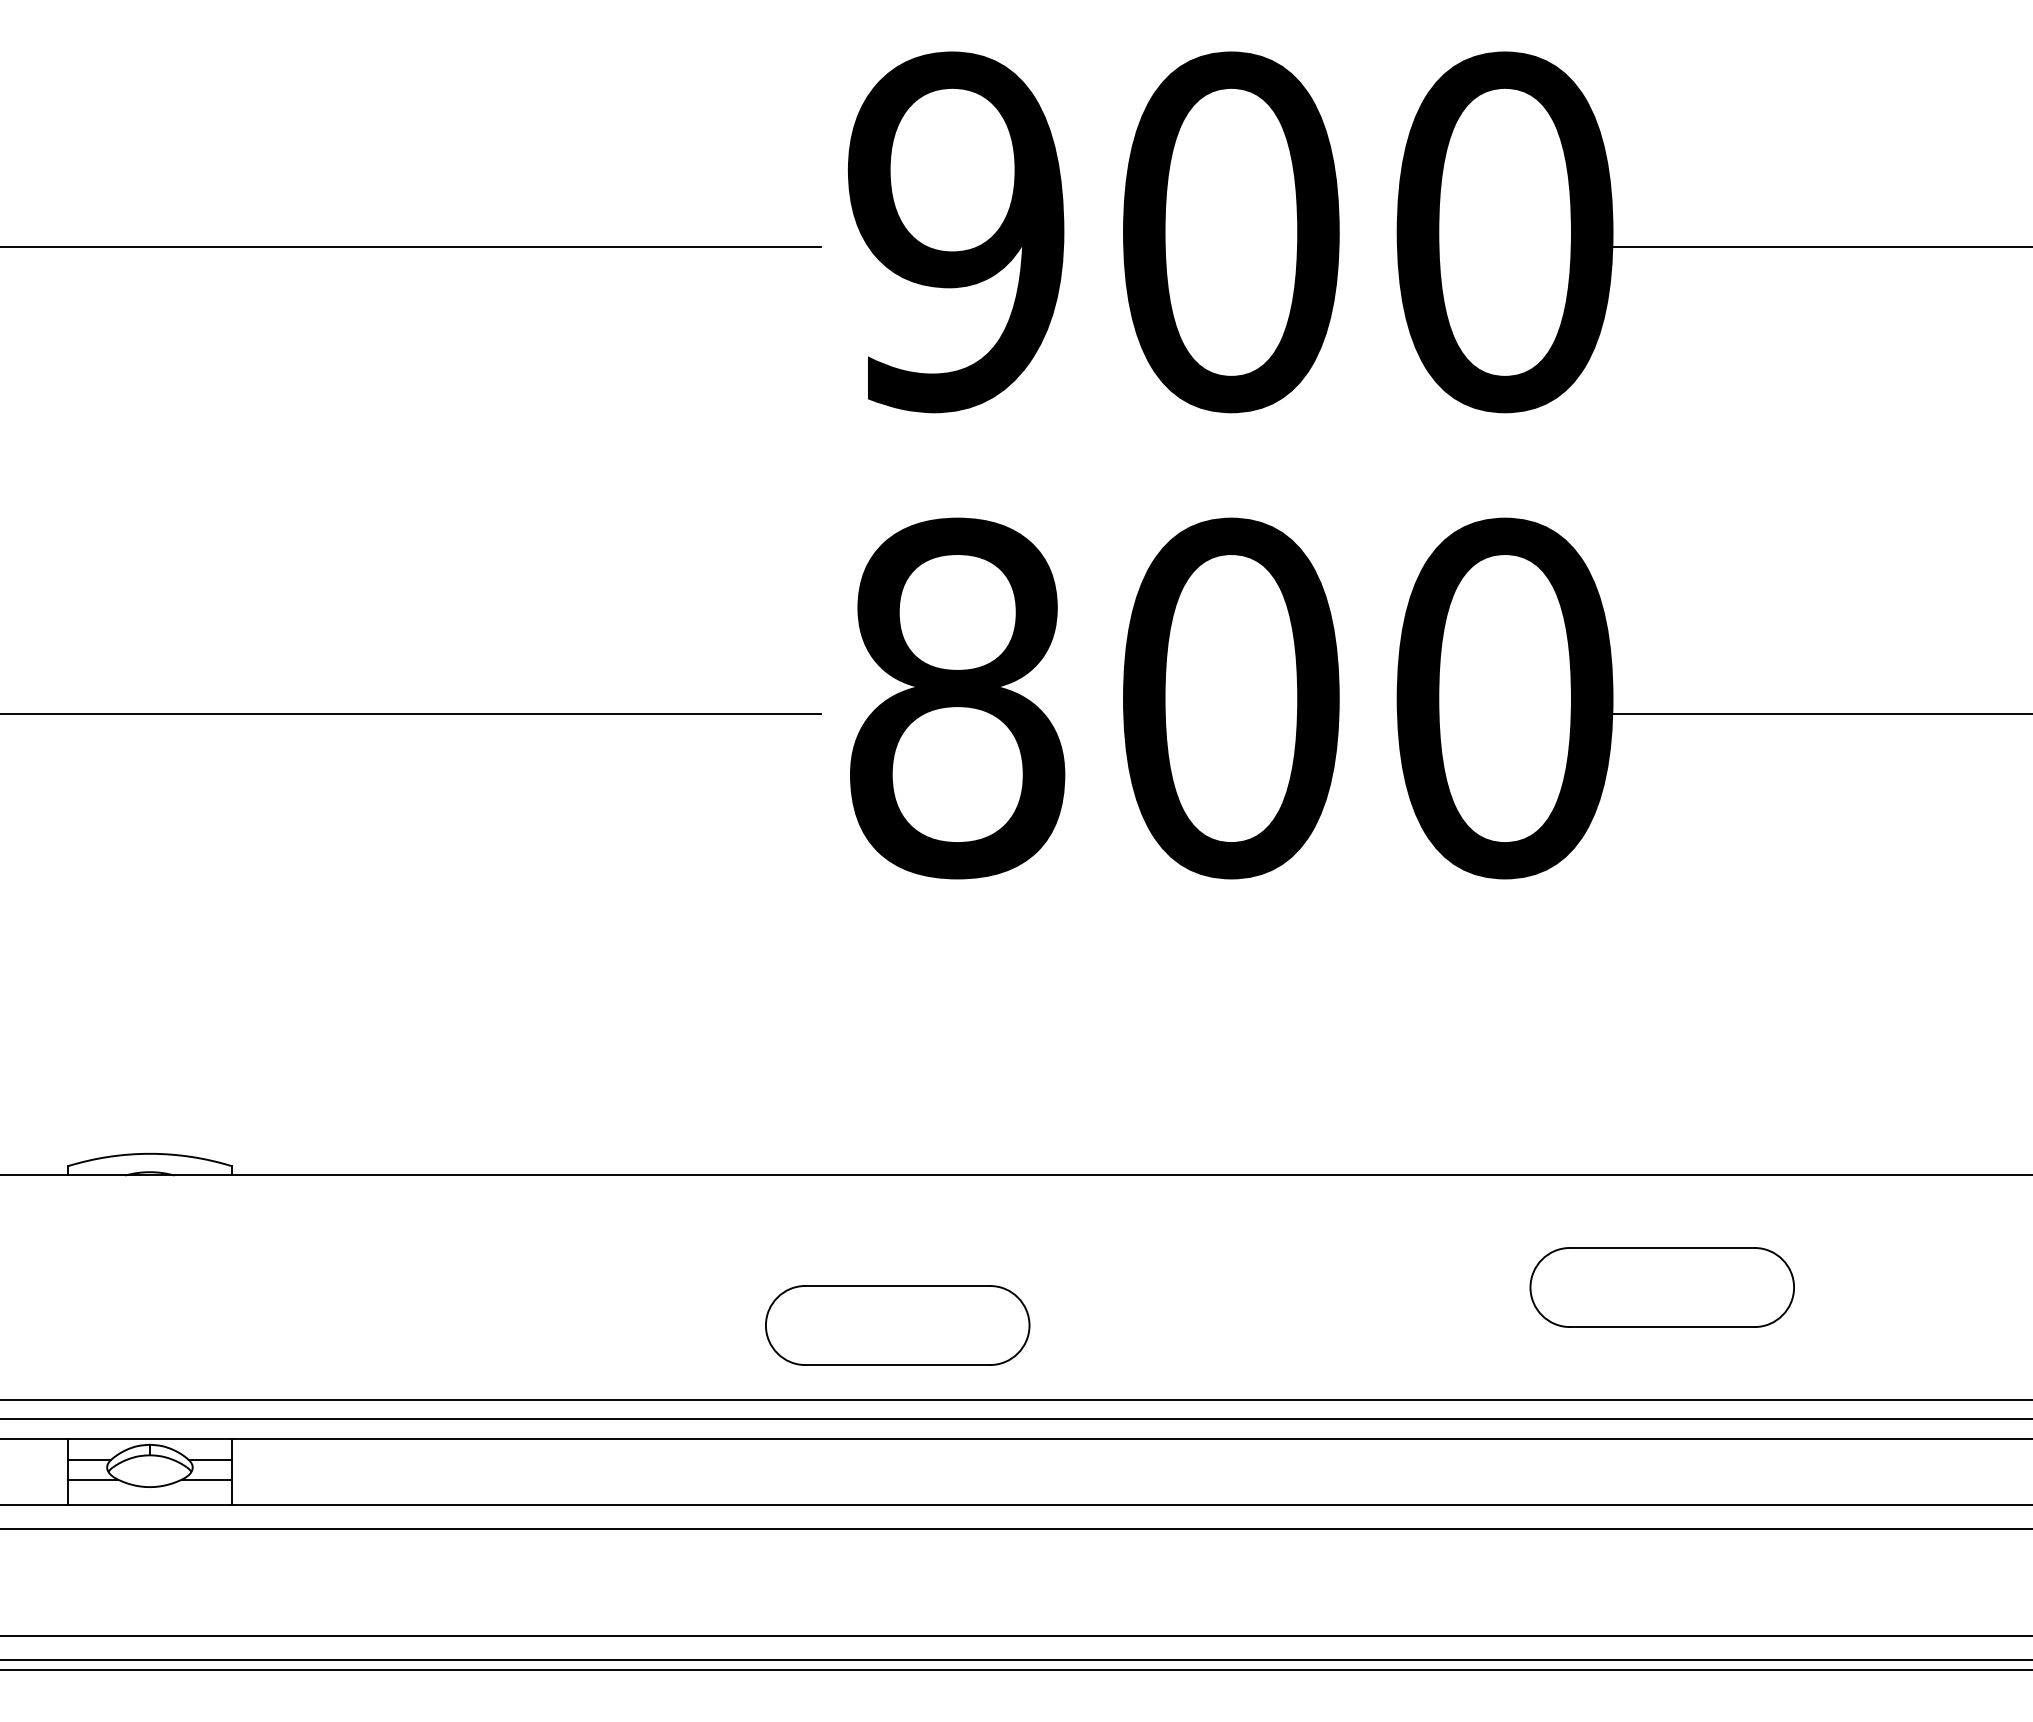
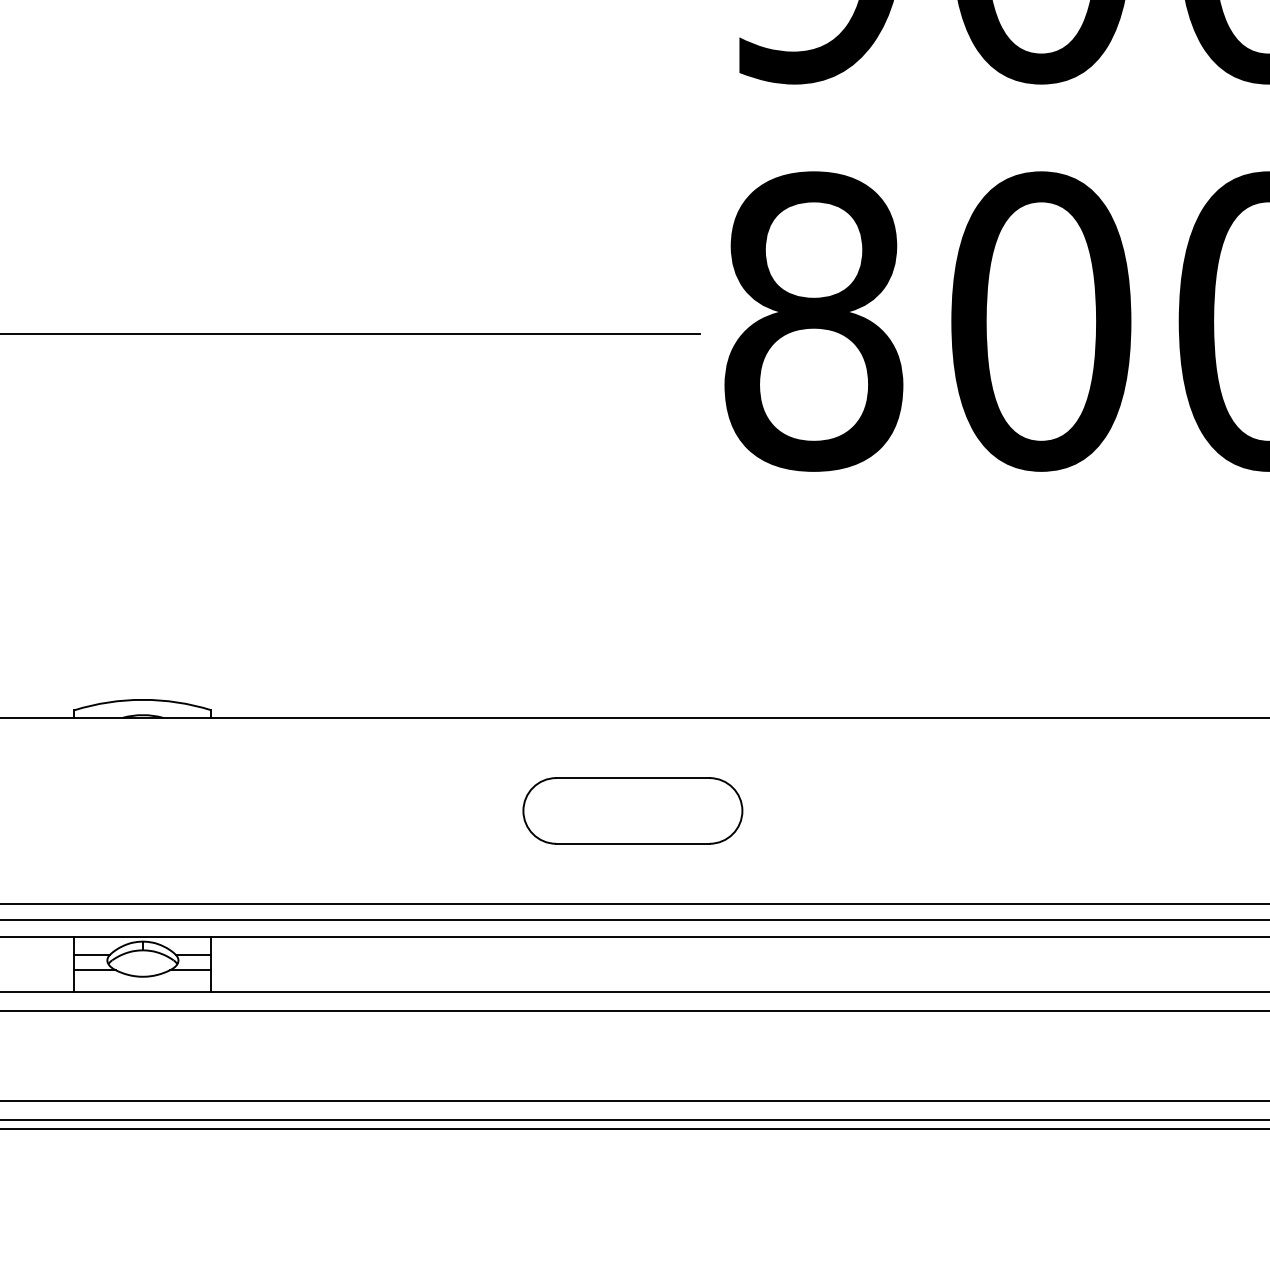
part: (897, 1325) -> (632, 810), moved

